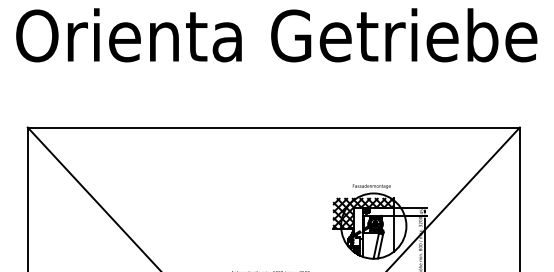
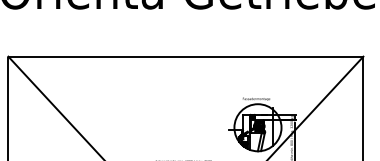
hatch: (363, 213) -> (250, 118), removed

